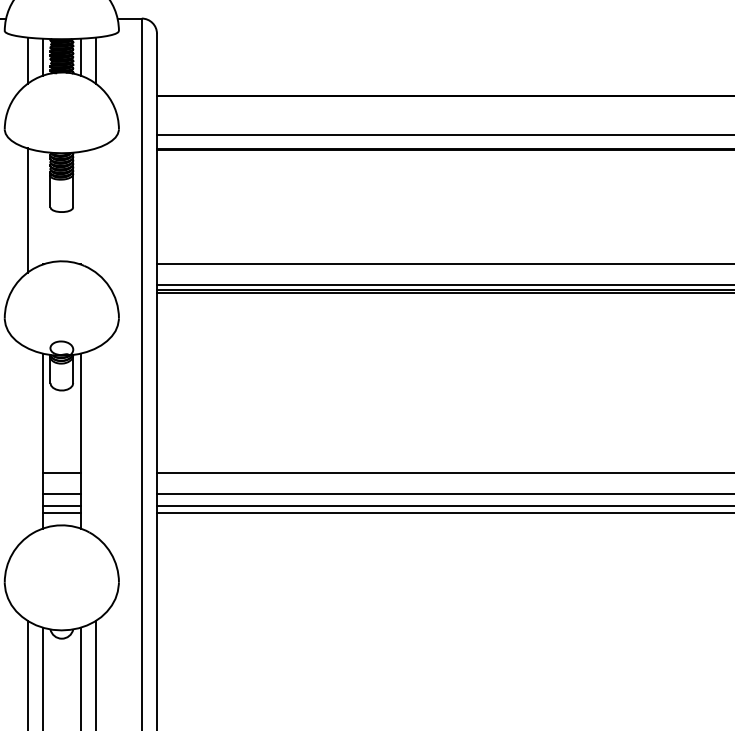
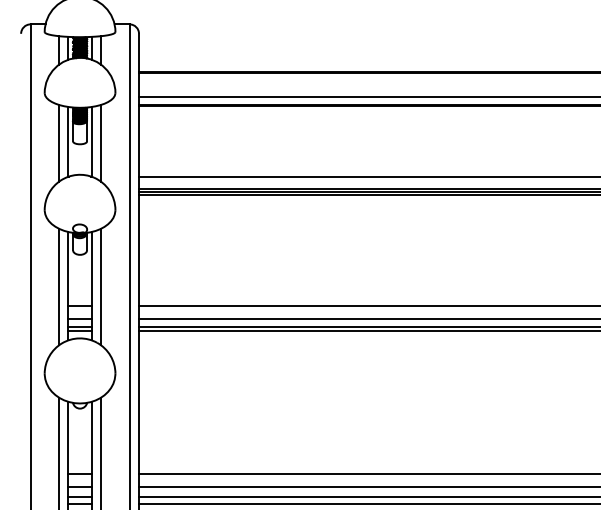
line: (43, 207) -> (68, 141), added
line: (80, 207) -> (91, 141), added
line: (96, 209) -> (101, 142), added
line: (27, 441) -> (58, 286), added
line: (96, 441) -> (101, 286), added

